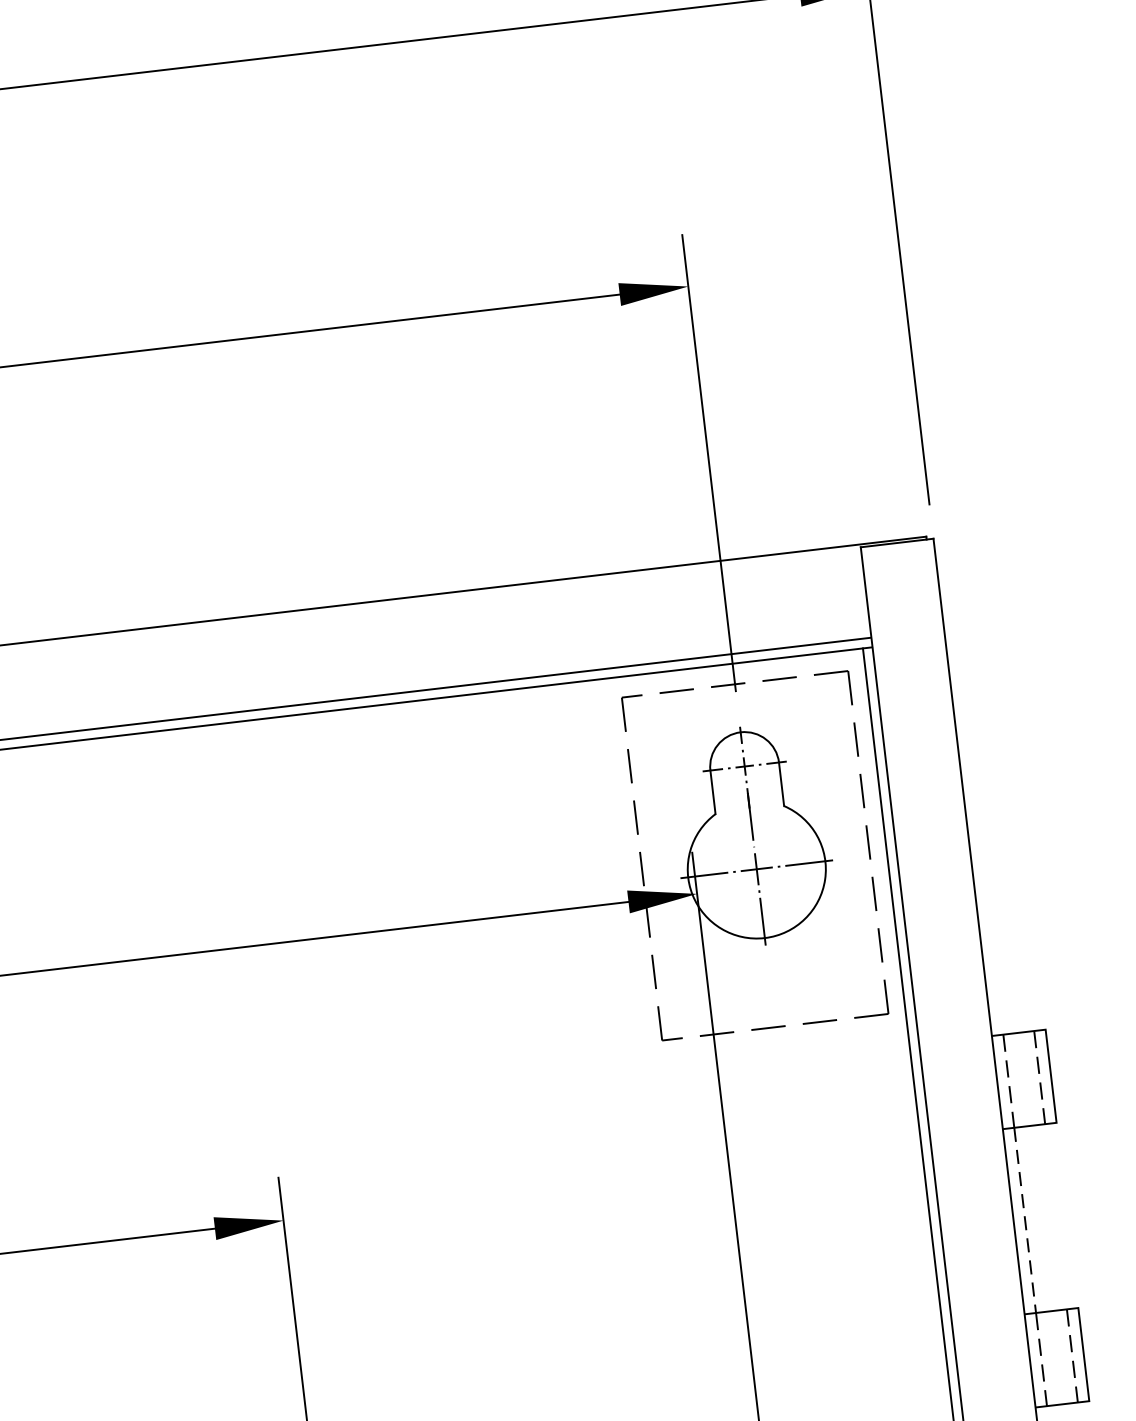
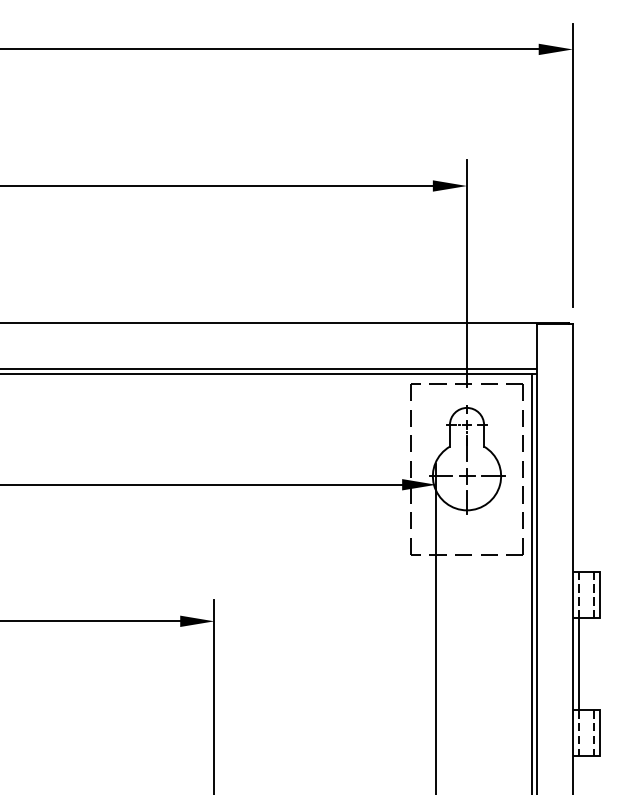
line: (1025, 1221) -> (578, 664), dashed -> solid

